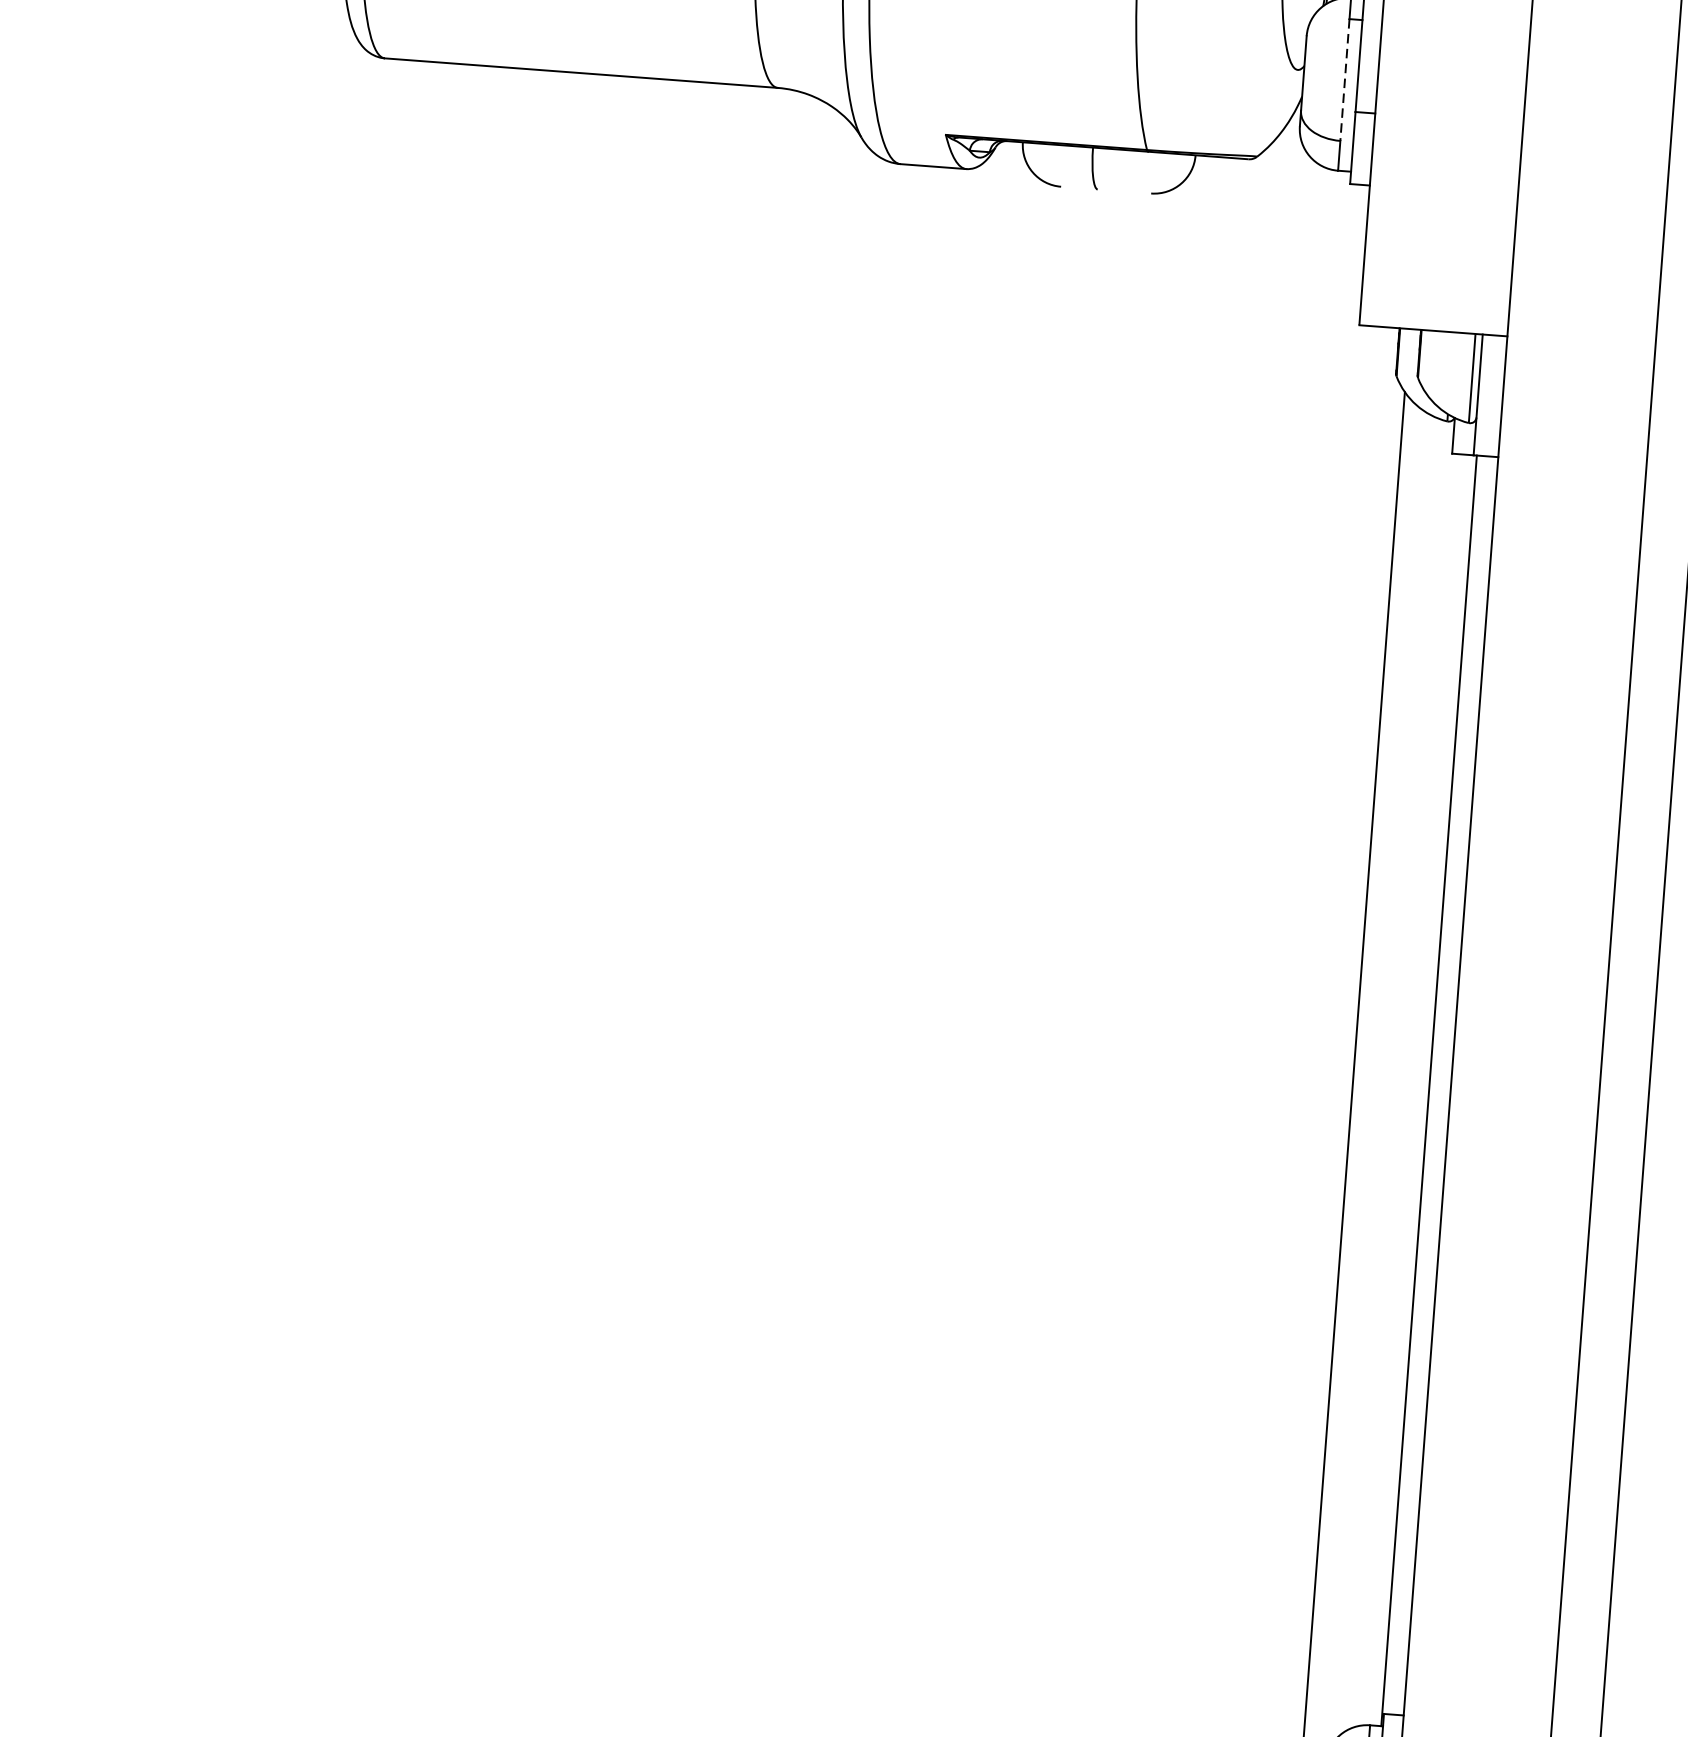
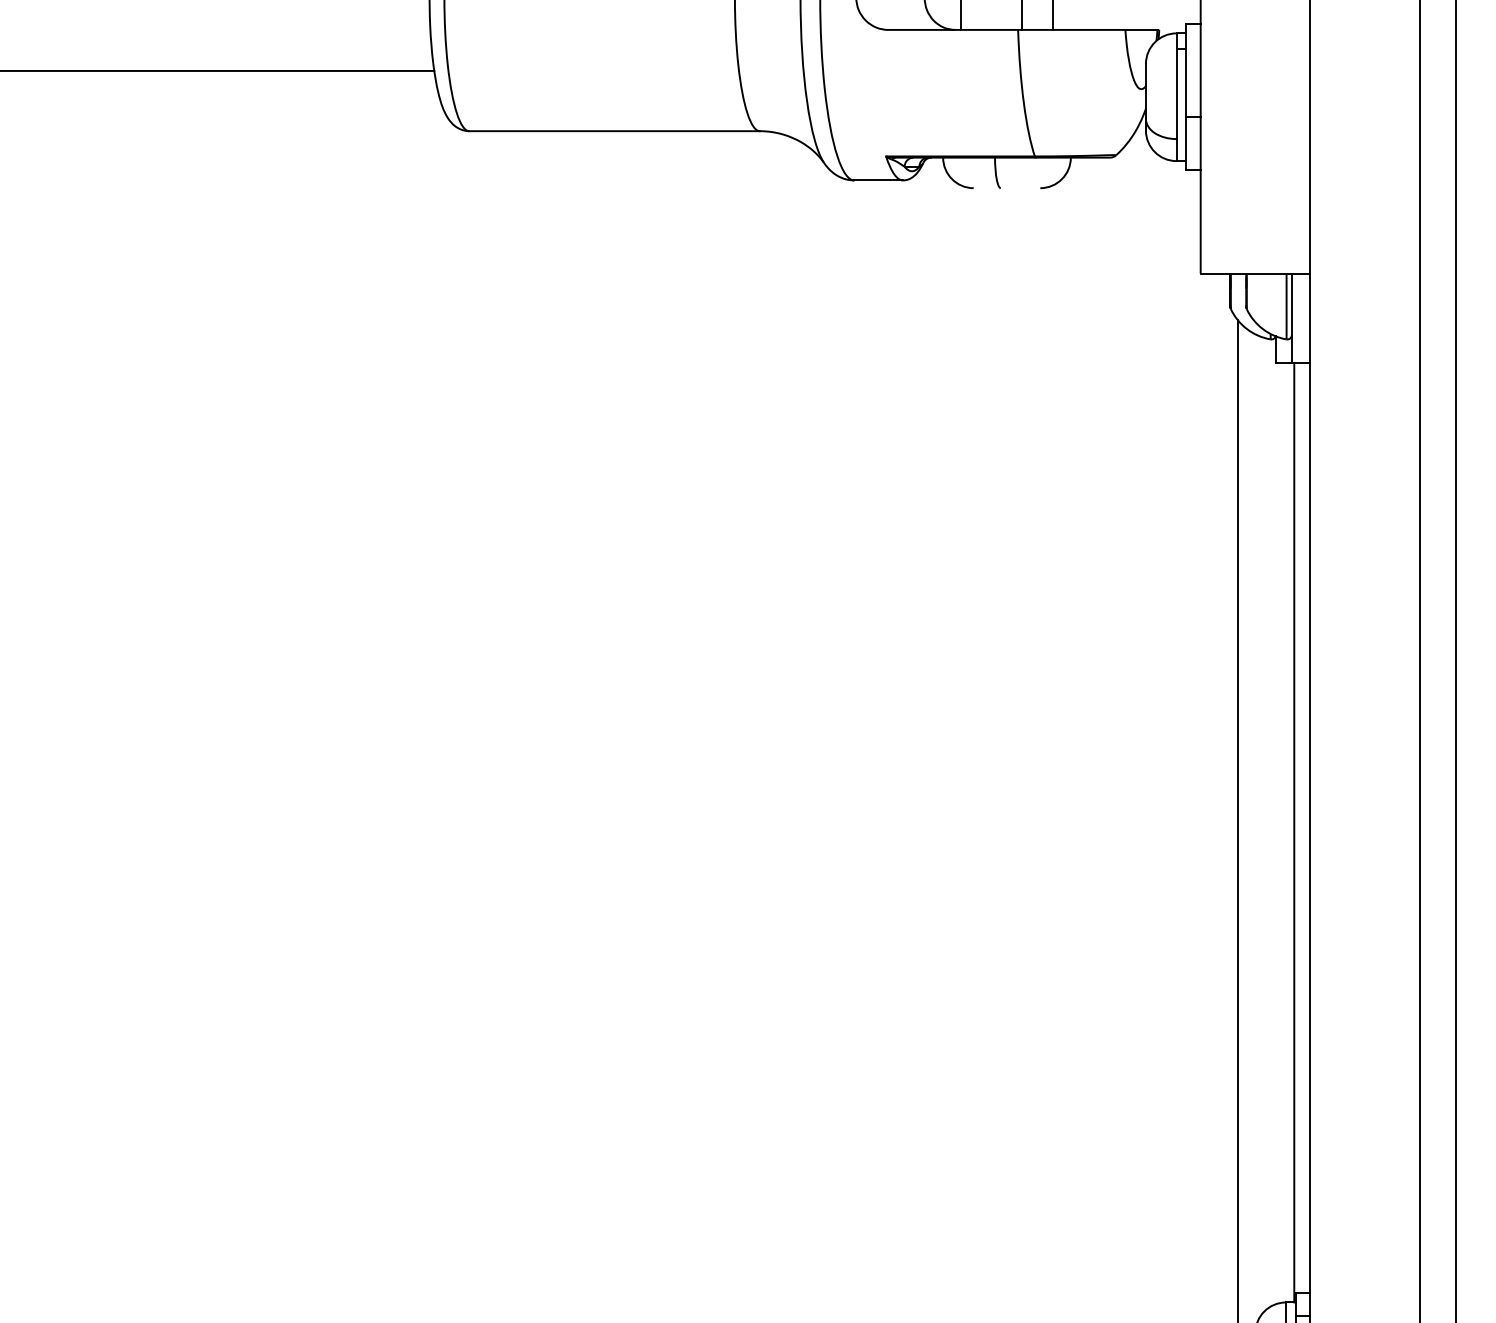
line: (1344, 80) -> (1176, 94), dashed -> solid

